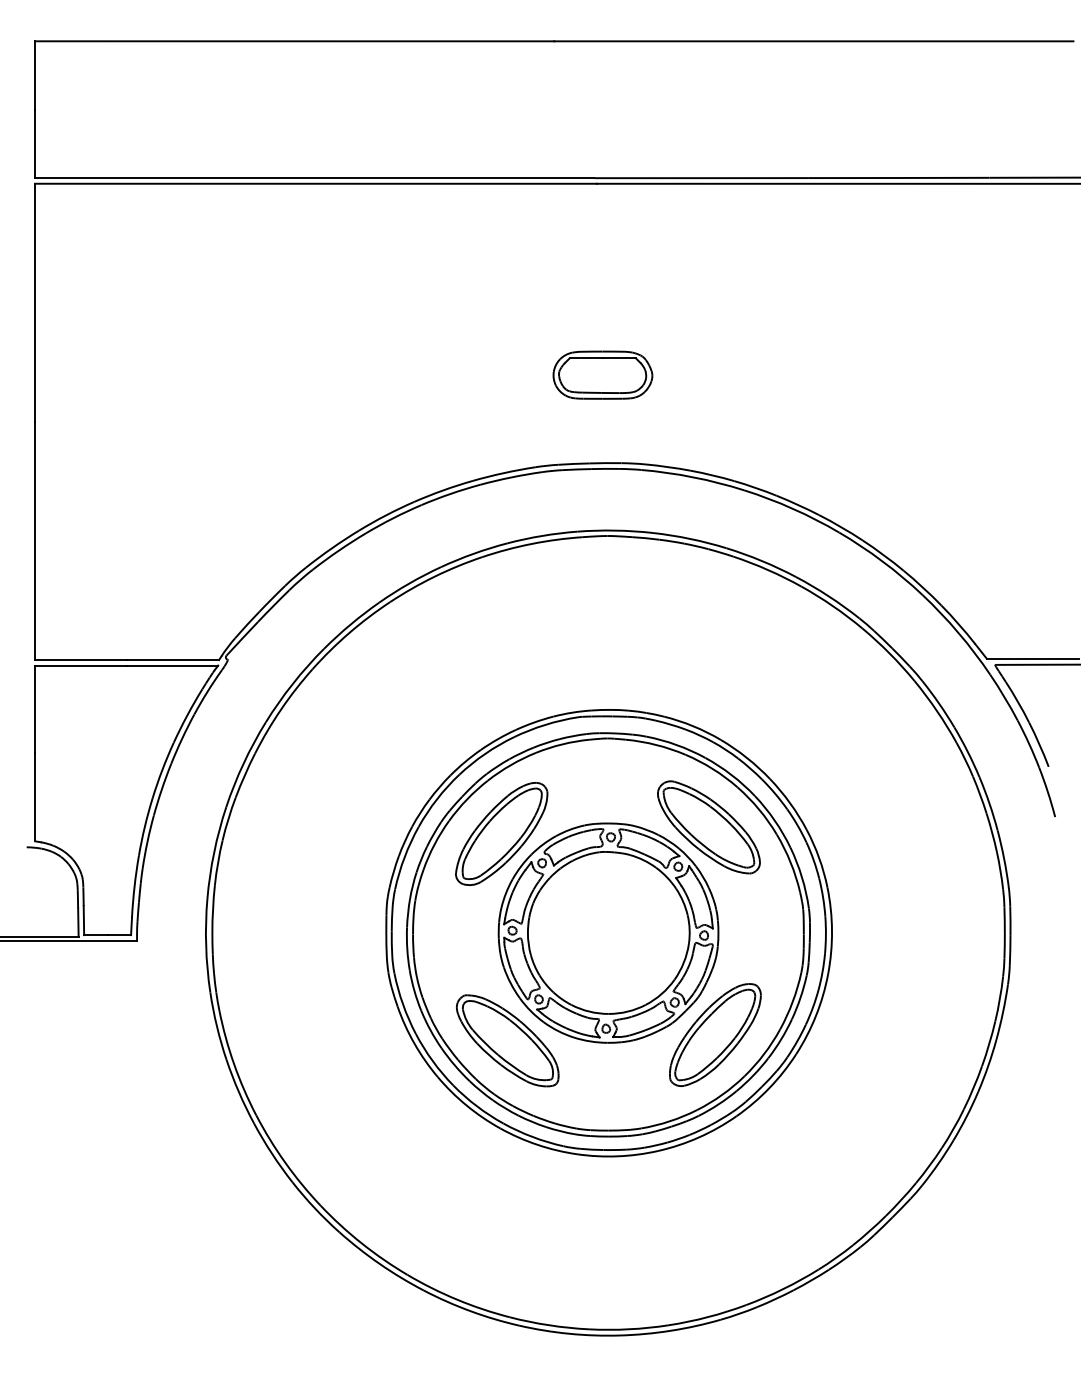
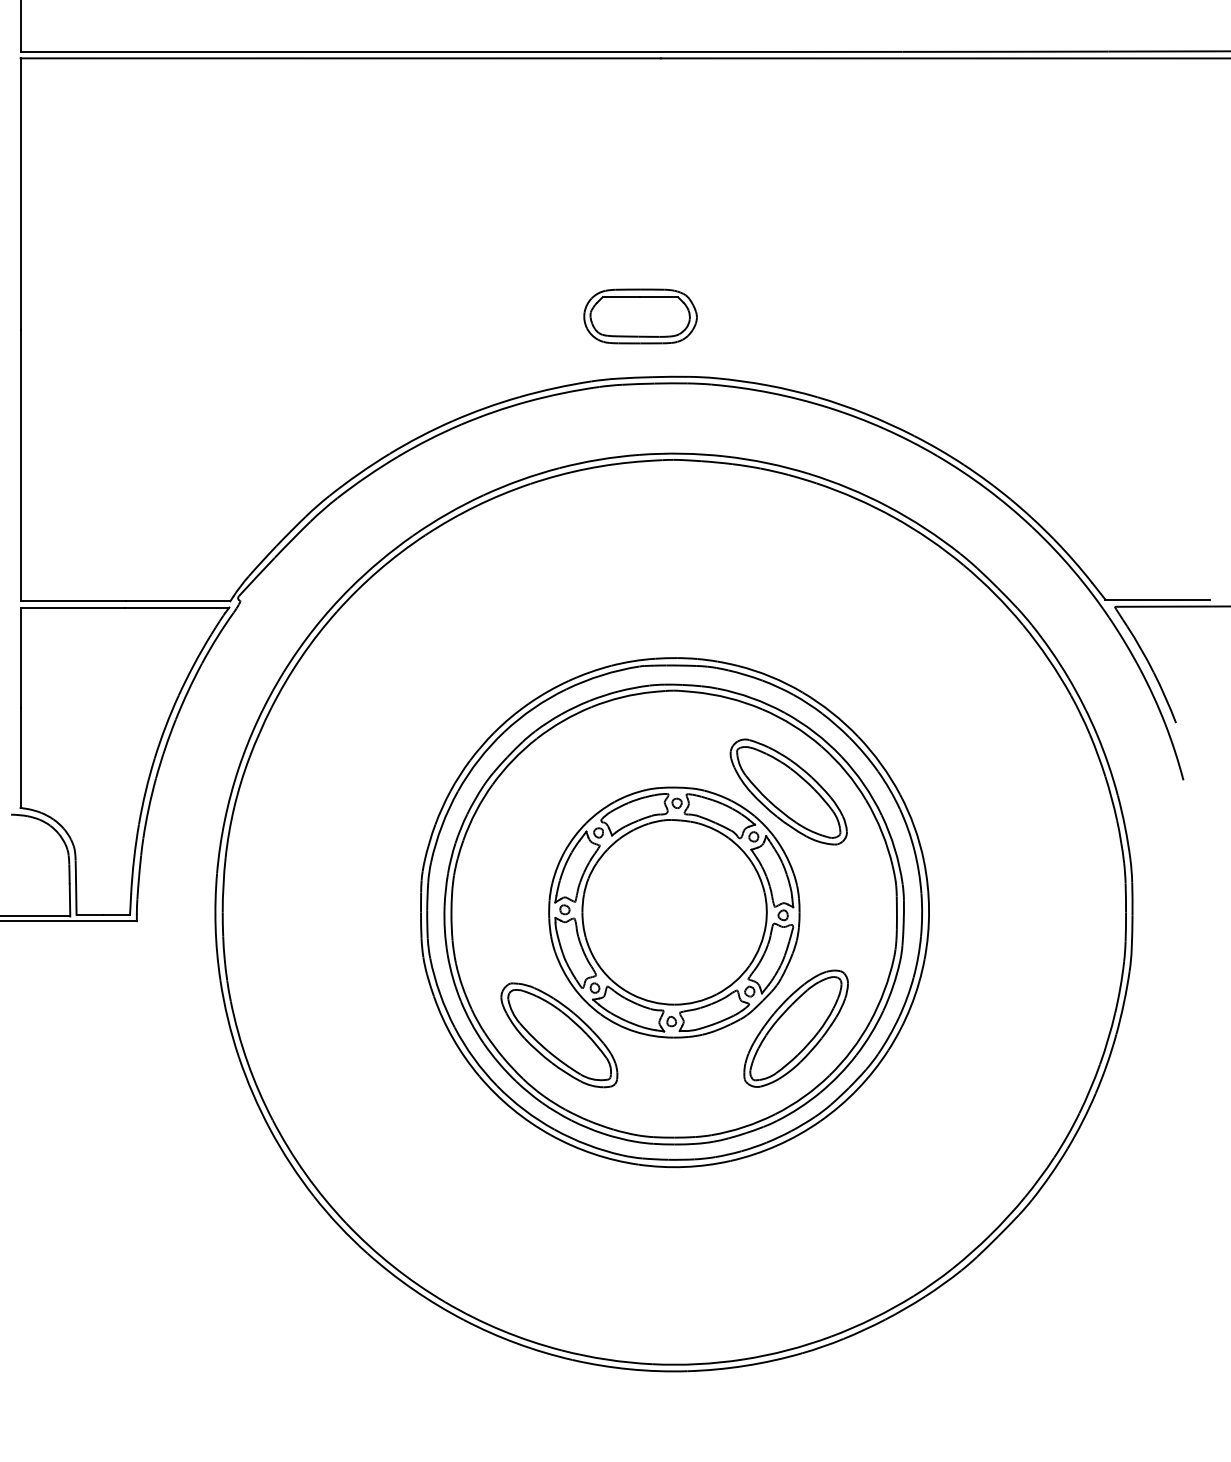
part: (602, 374) -> (640, 315), moved
part: (501, 833) -> (552, 798), removed

